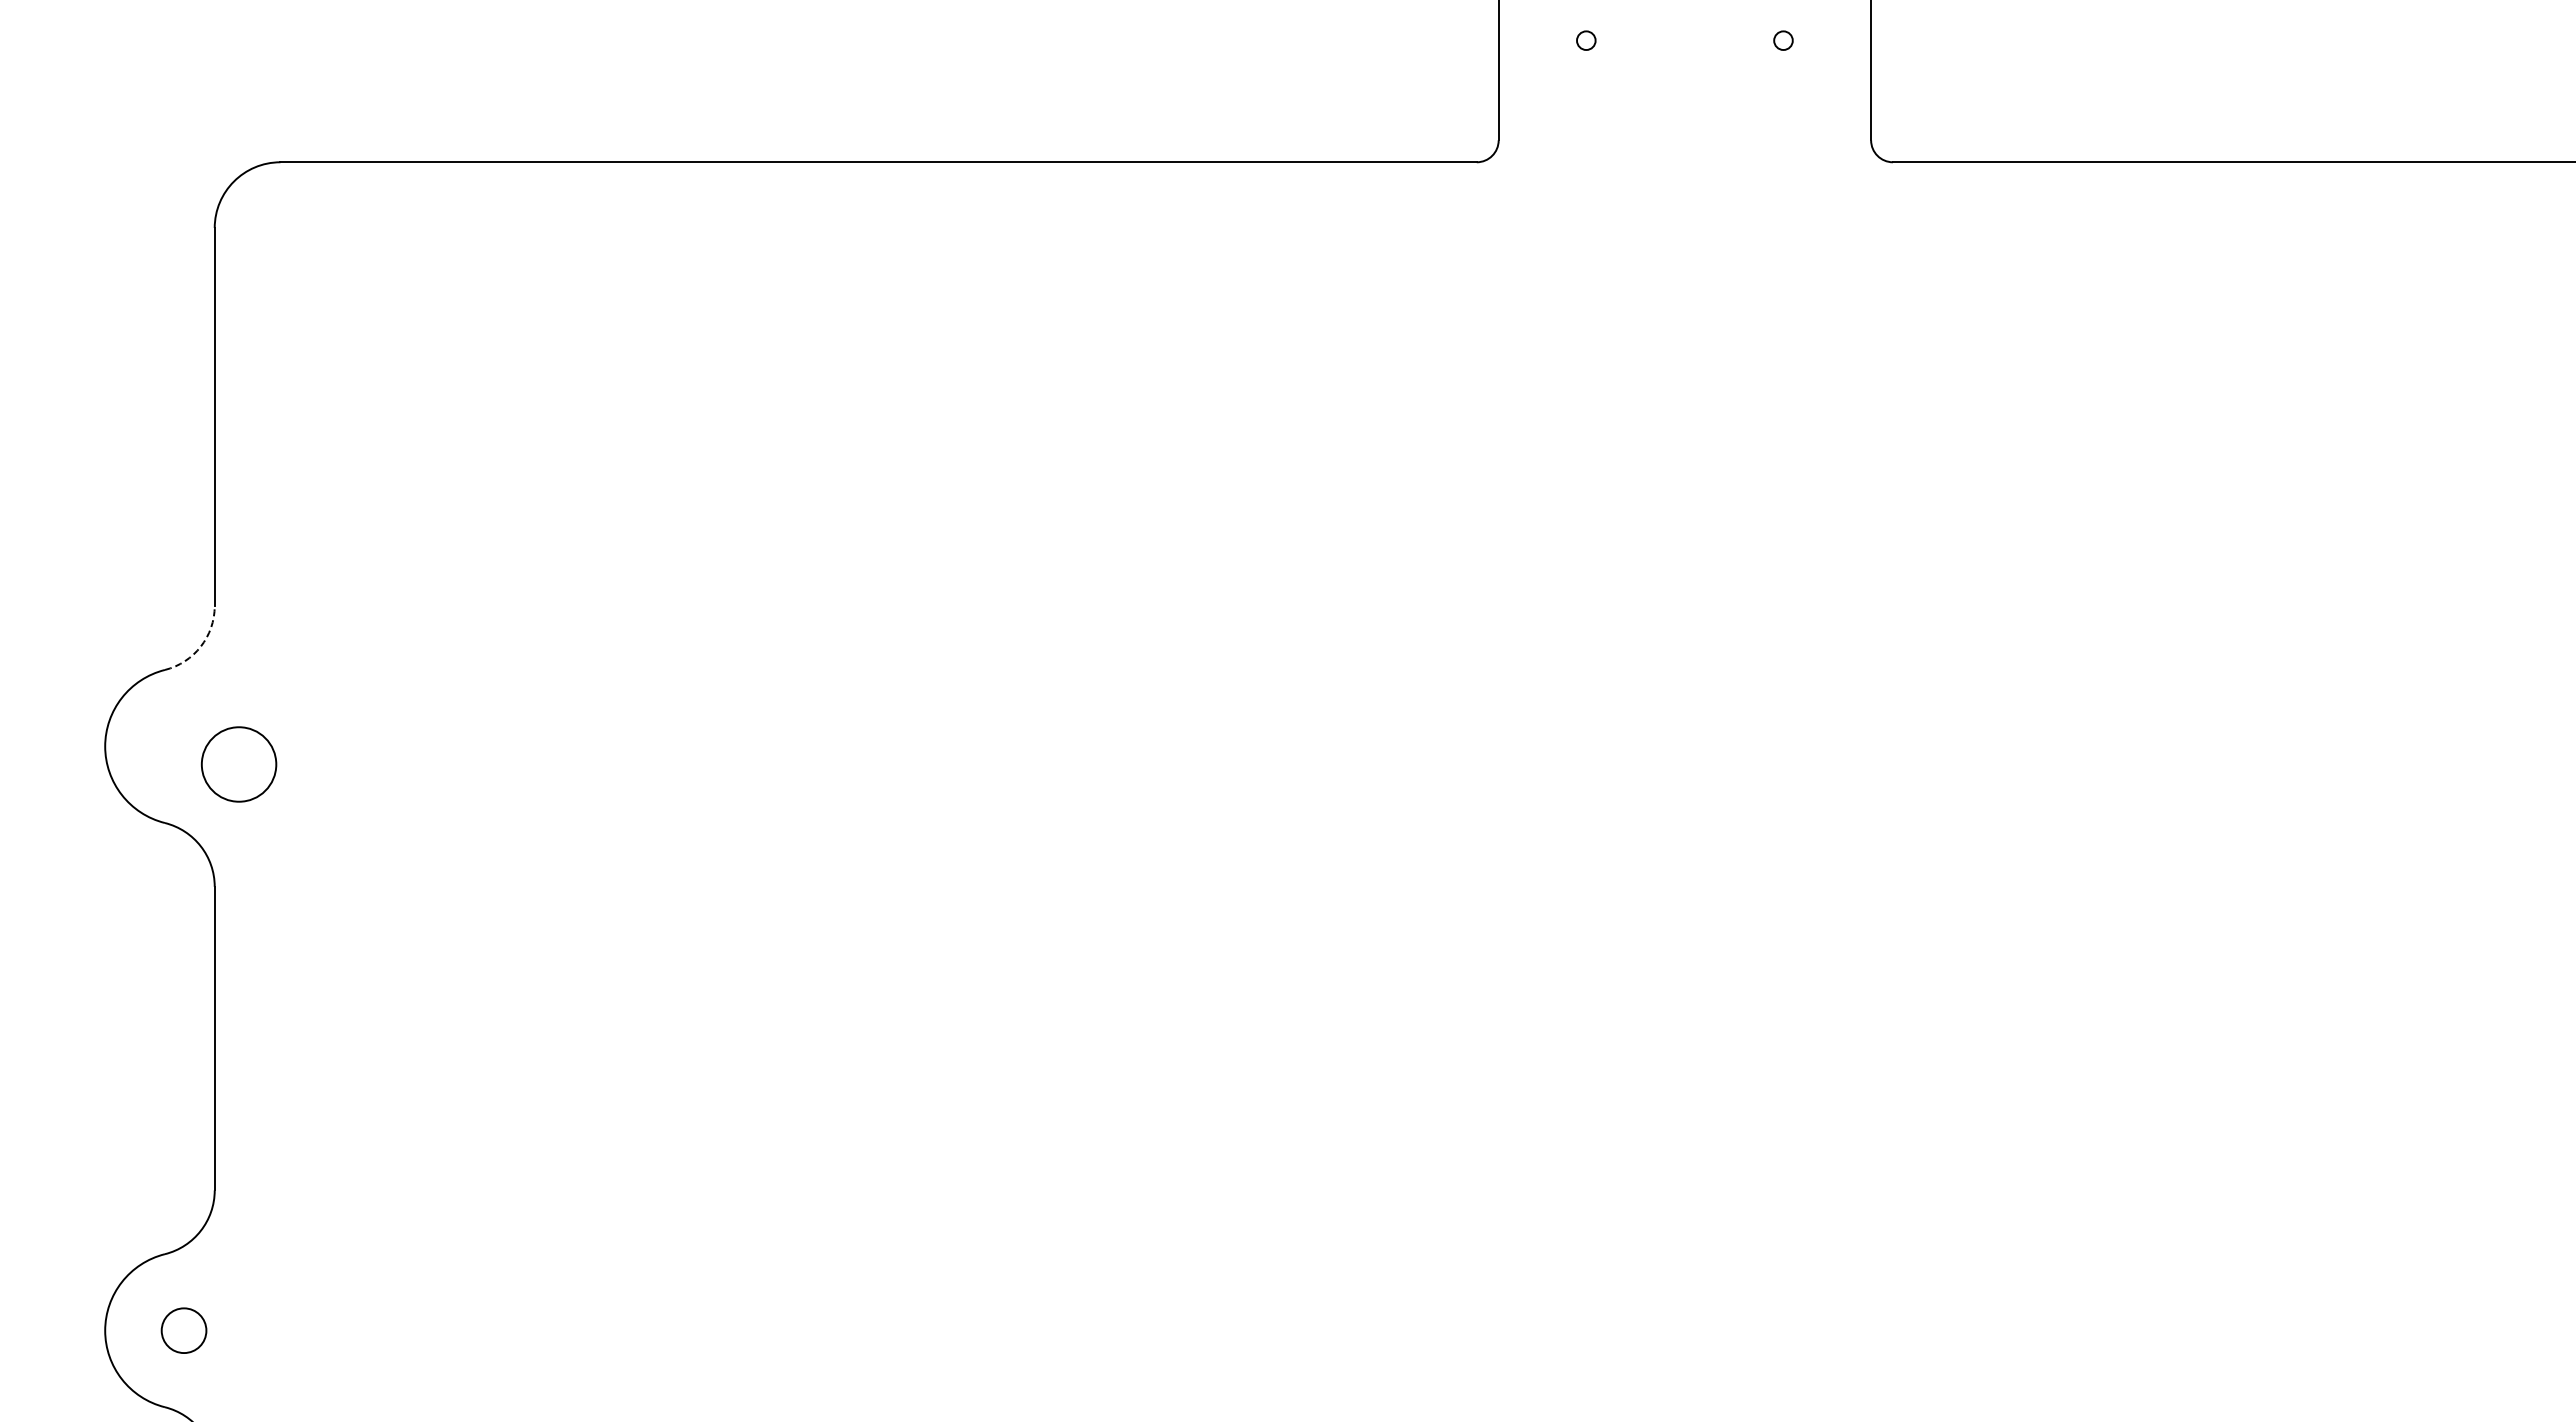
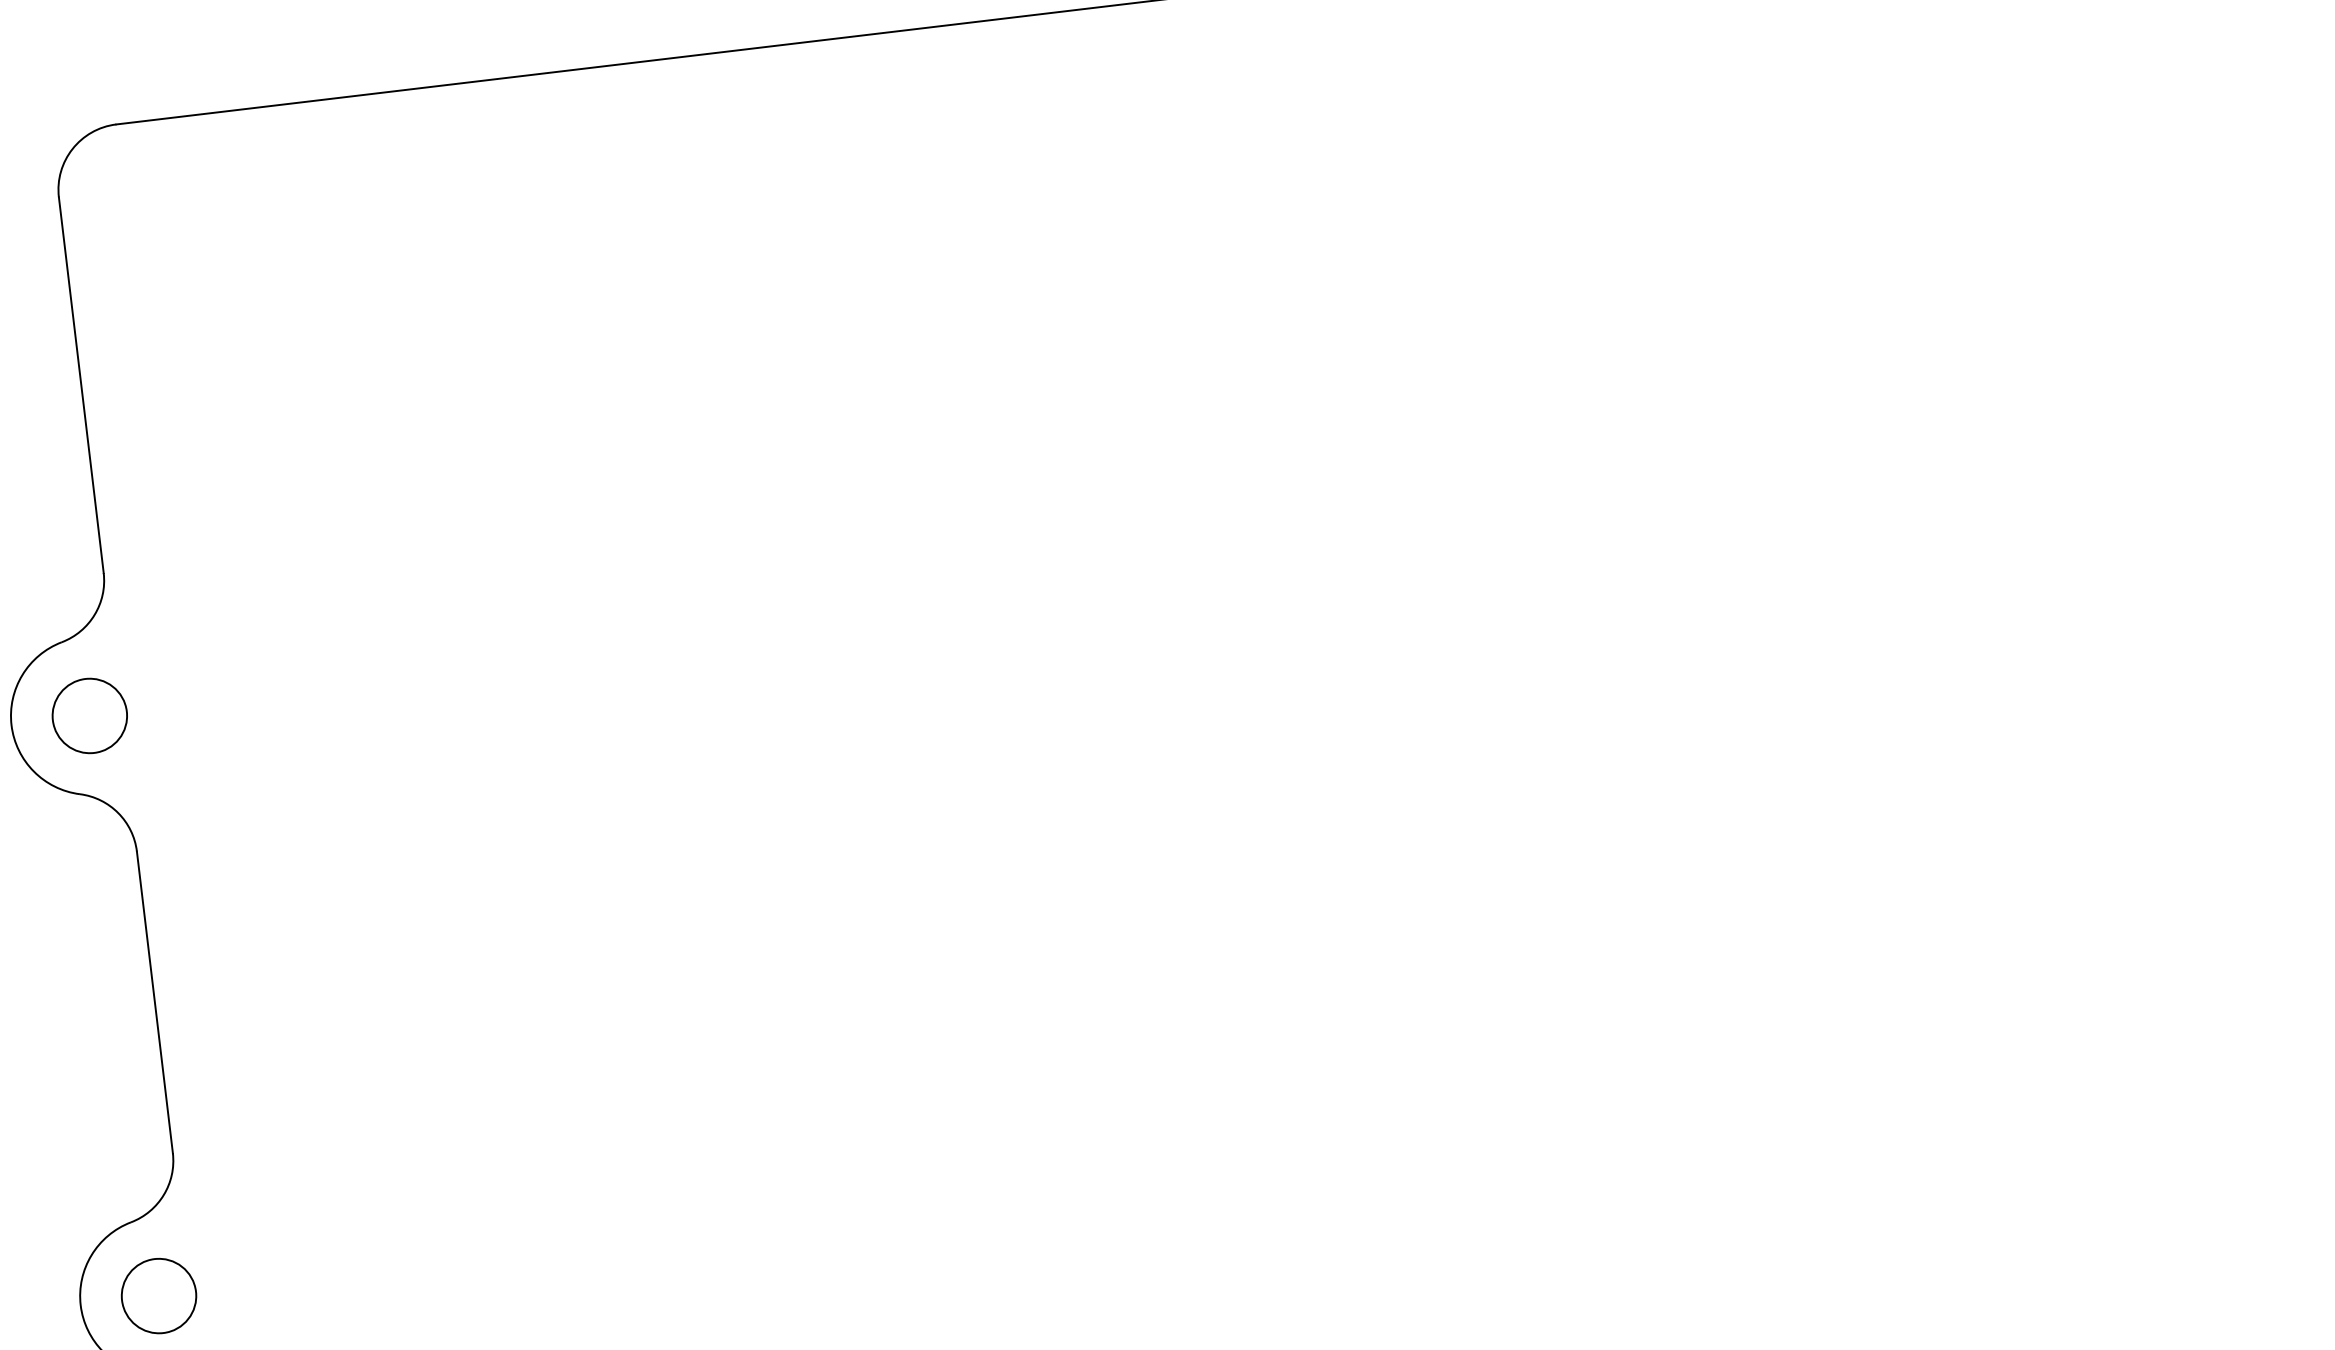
arc: (200, 646) -> (94, 614), dashed -> solid
circle: (238, 764) -> (89, 716), moved
circle: (183, 1330) -> (158, 1295), size x1.67

